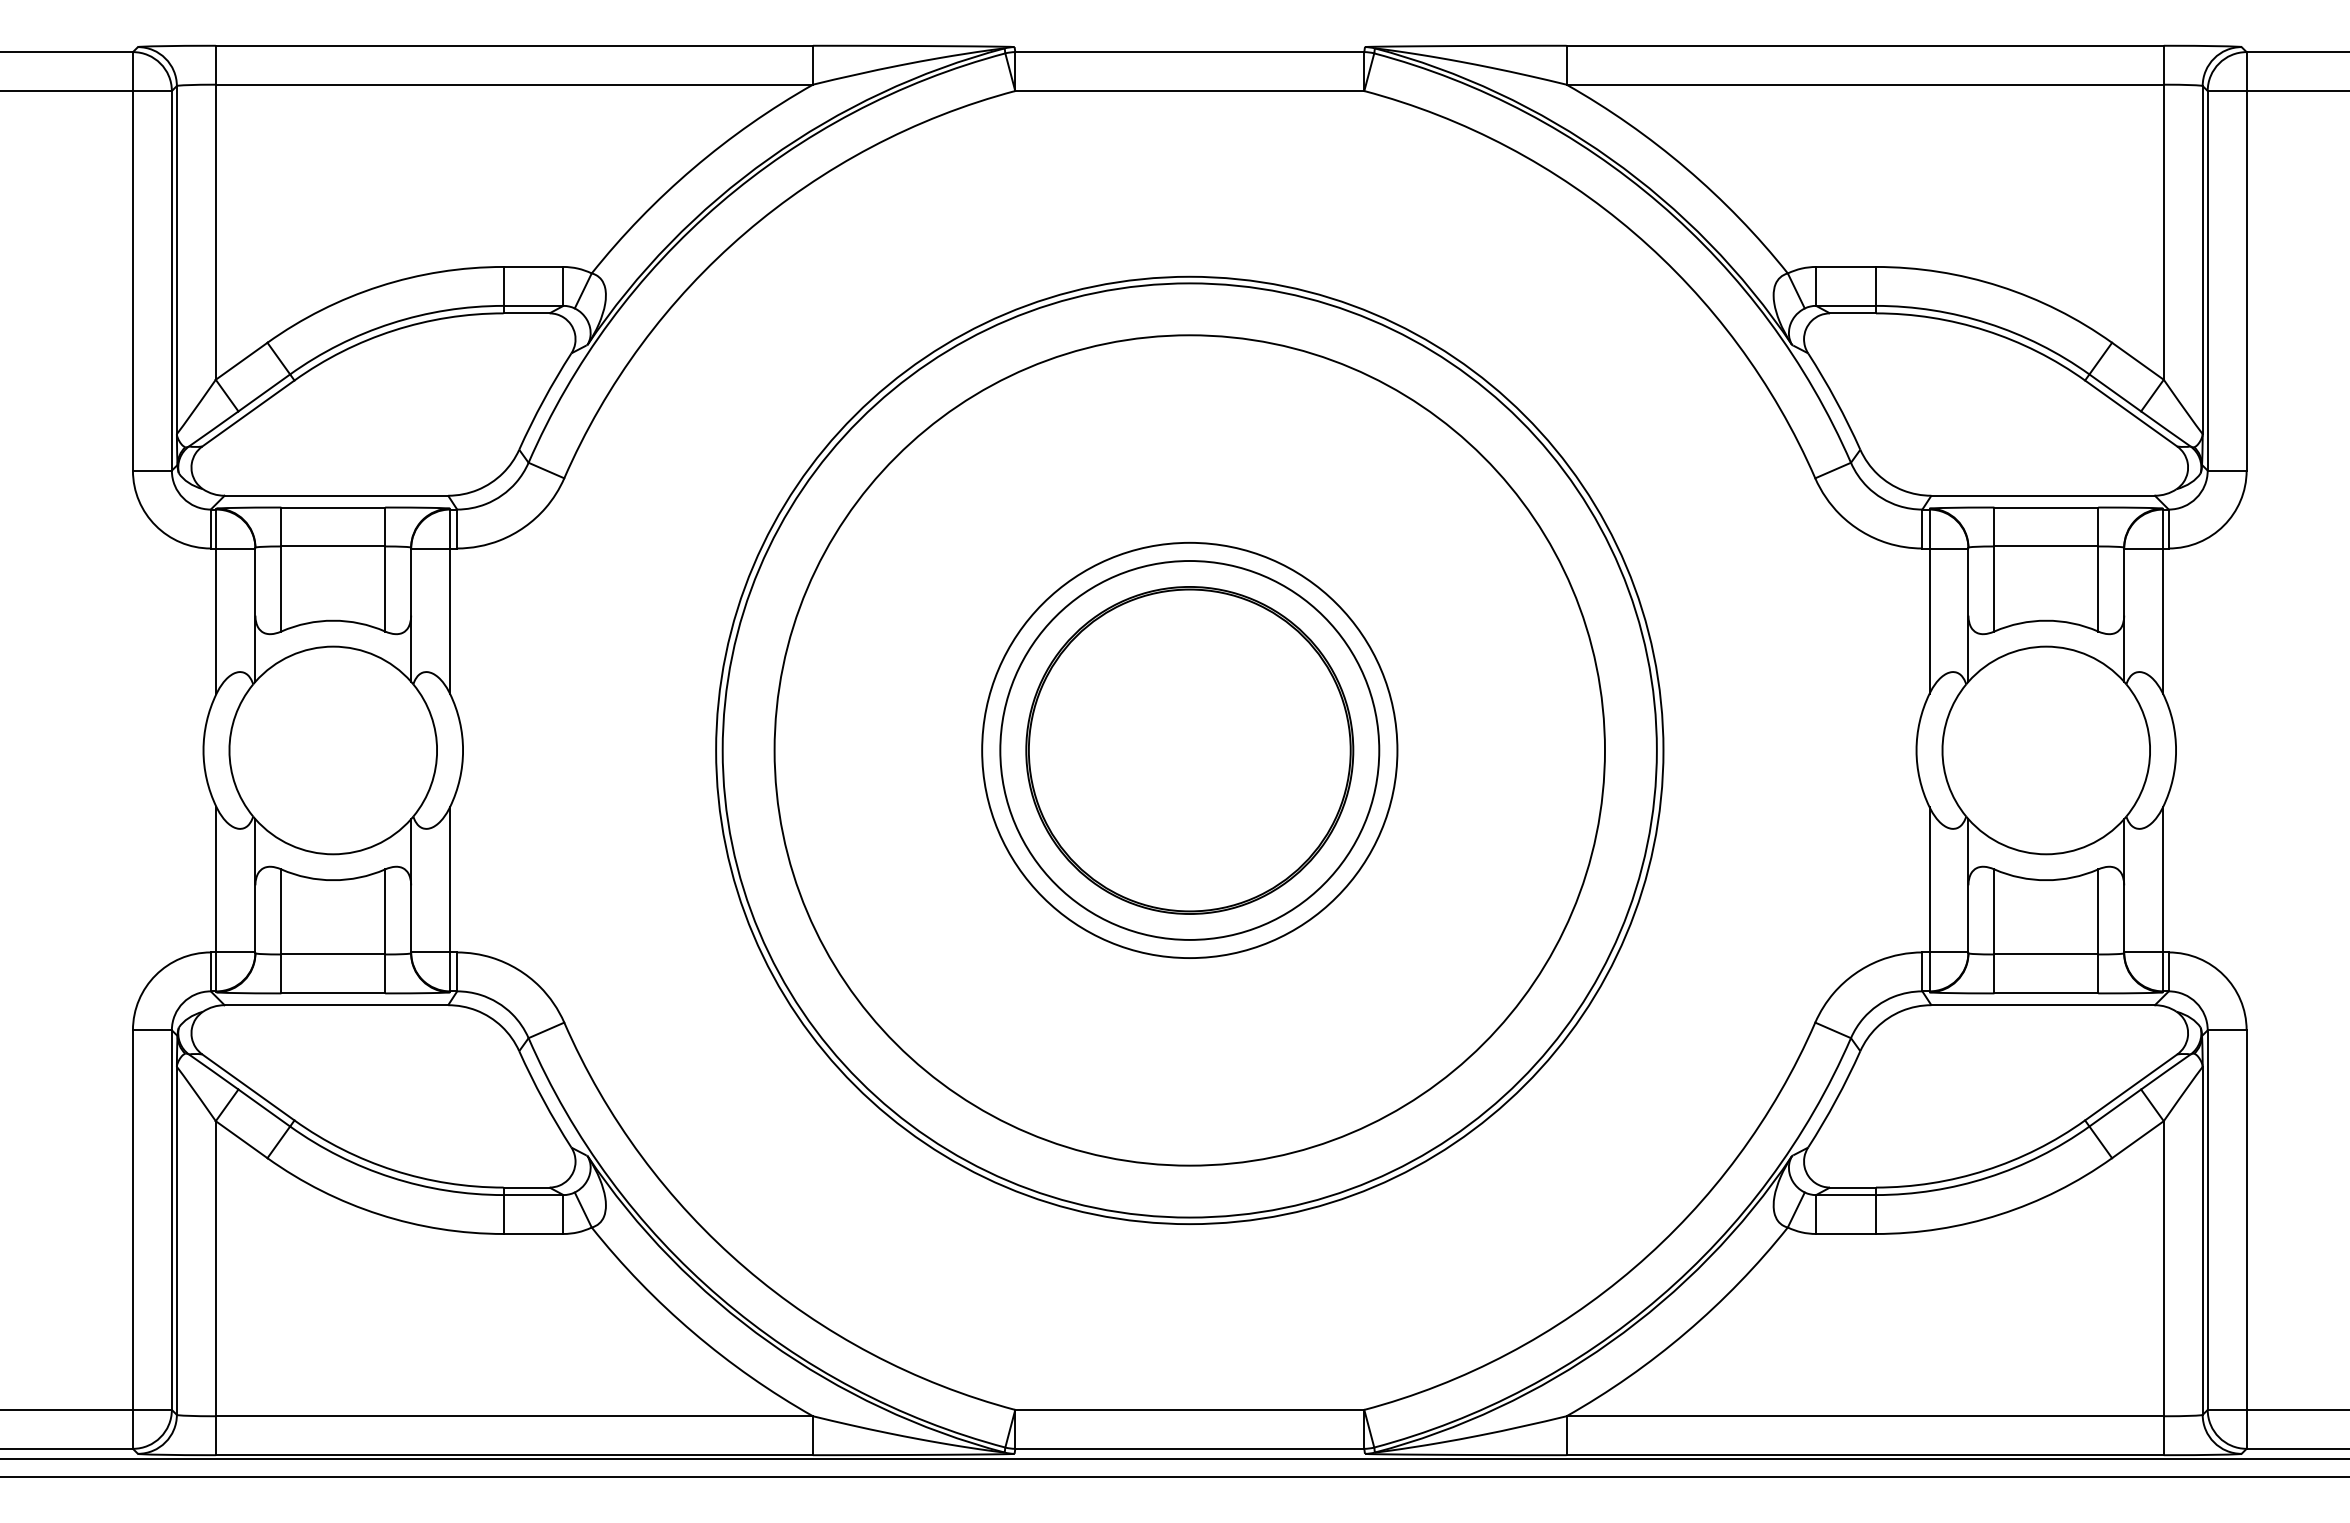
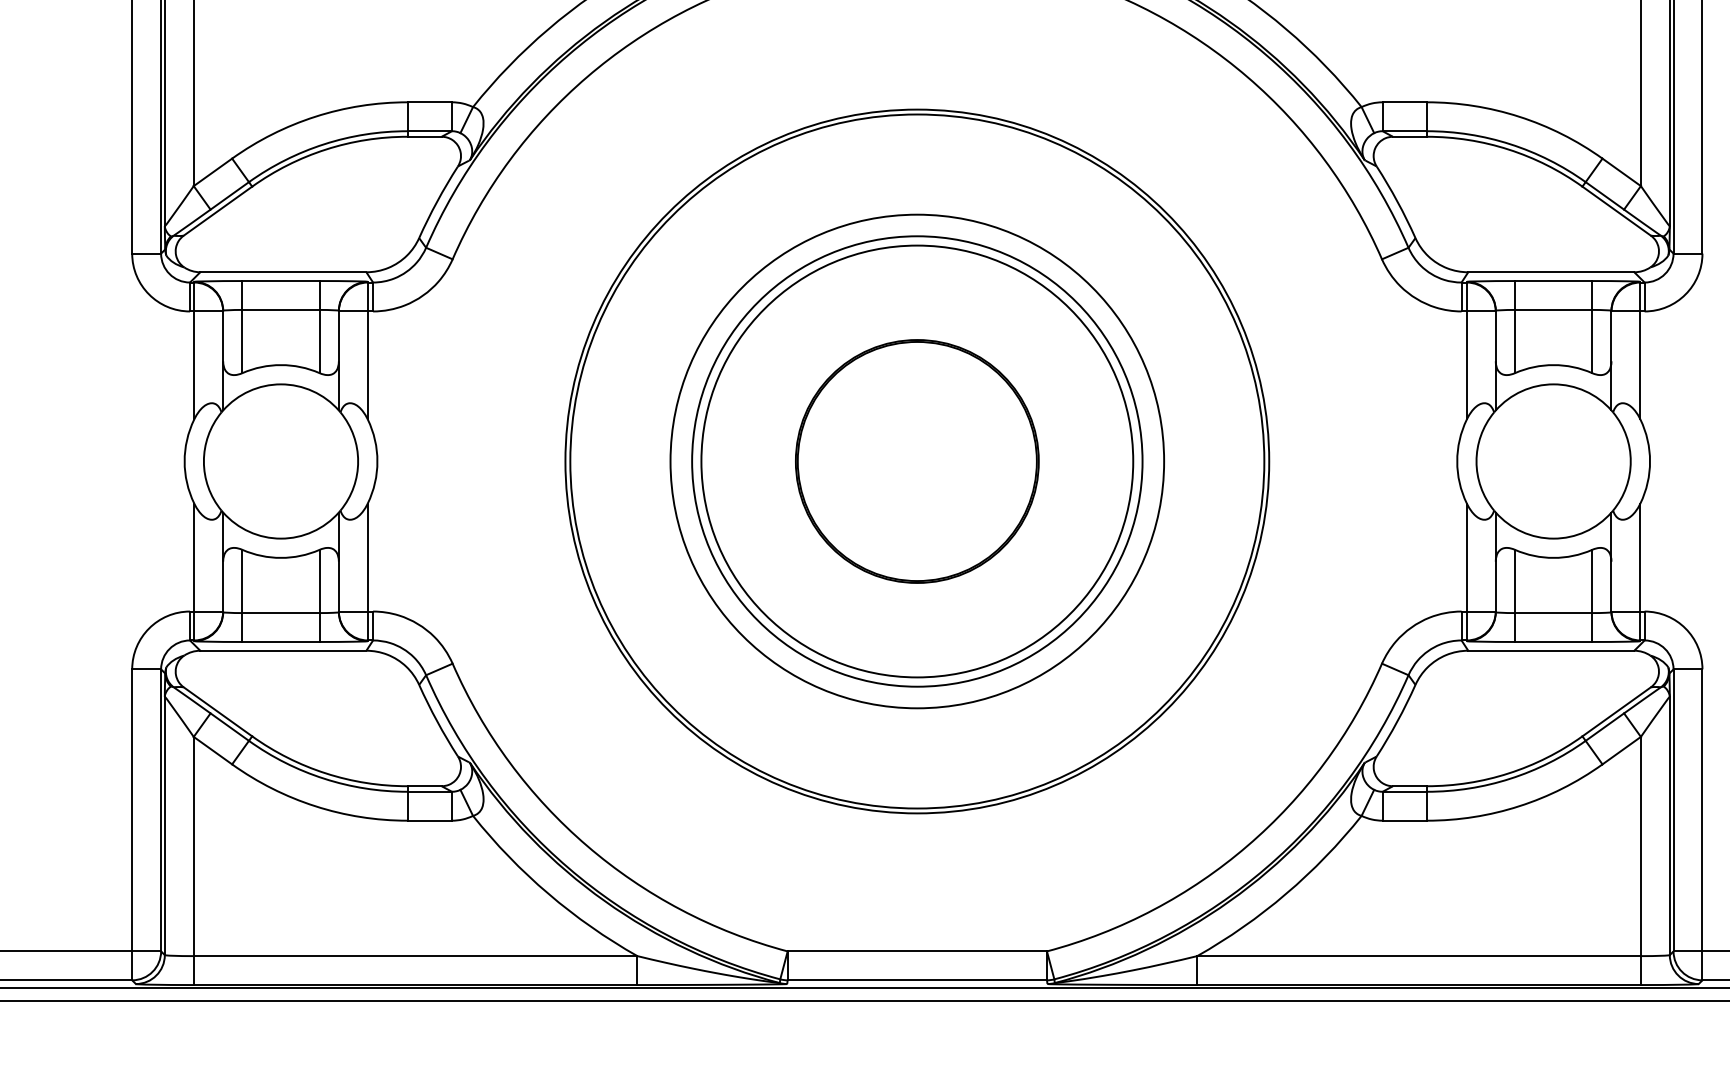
circle: (1189, 750) -> (917, 461), size x0.7
circle: (1189, 750) -> (917, 461), size x1.6
circle: (1189, 750) -> (917, 461), size x1.6

